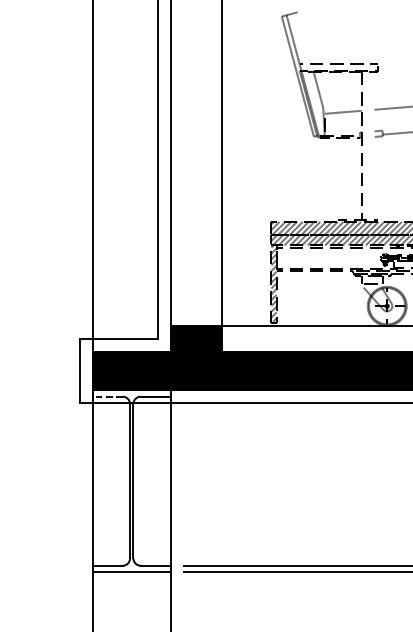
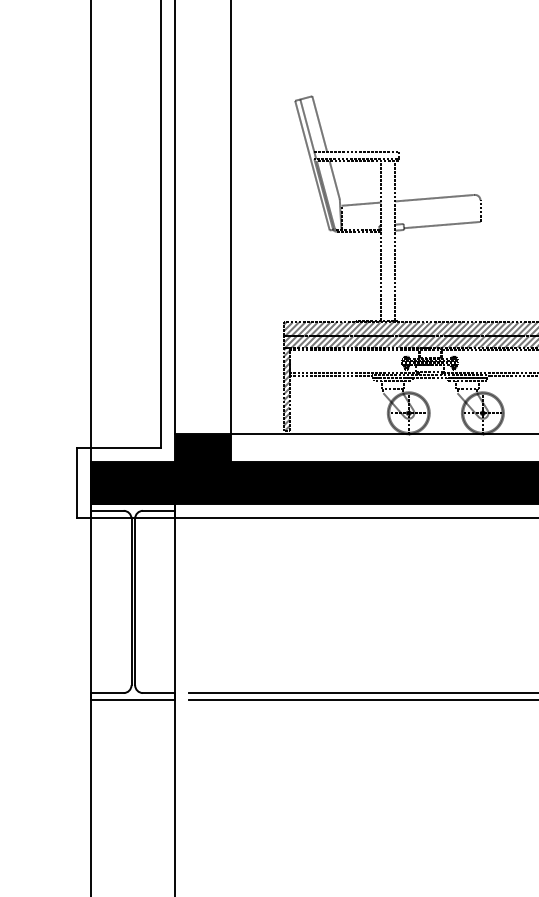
line: (304, 38) -> (319, 124), added
line: (374, 146) -> (395, 240), added
line: (107, 396) -> (107, 510), dashed -> solid

